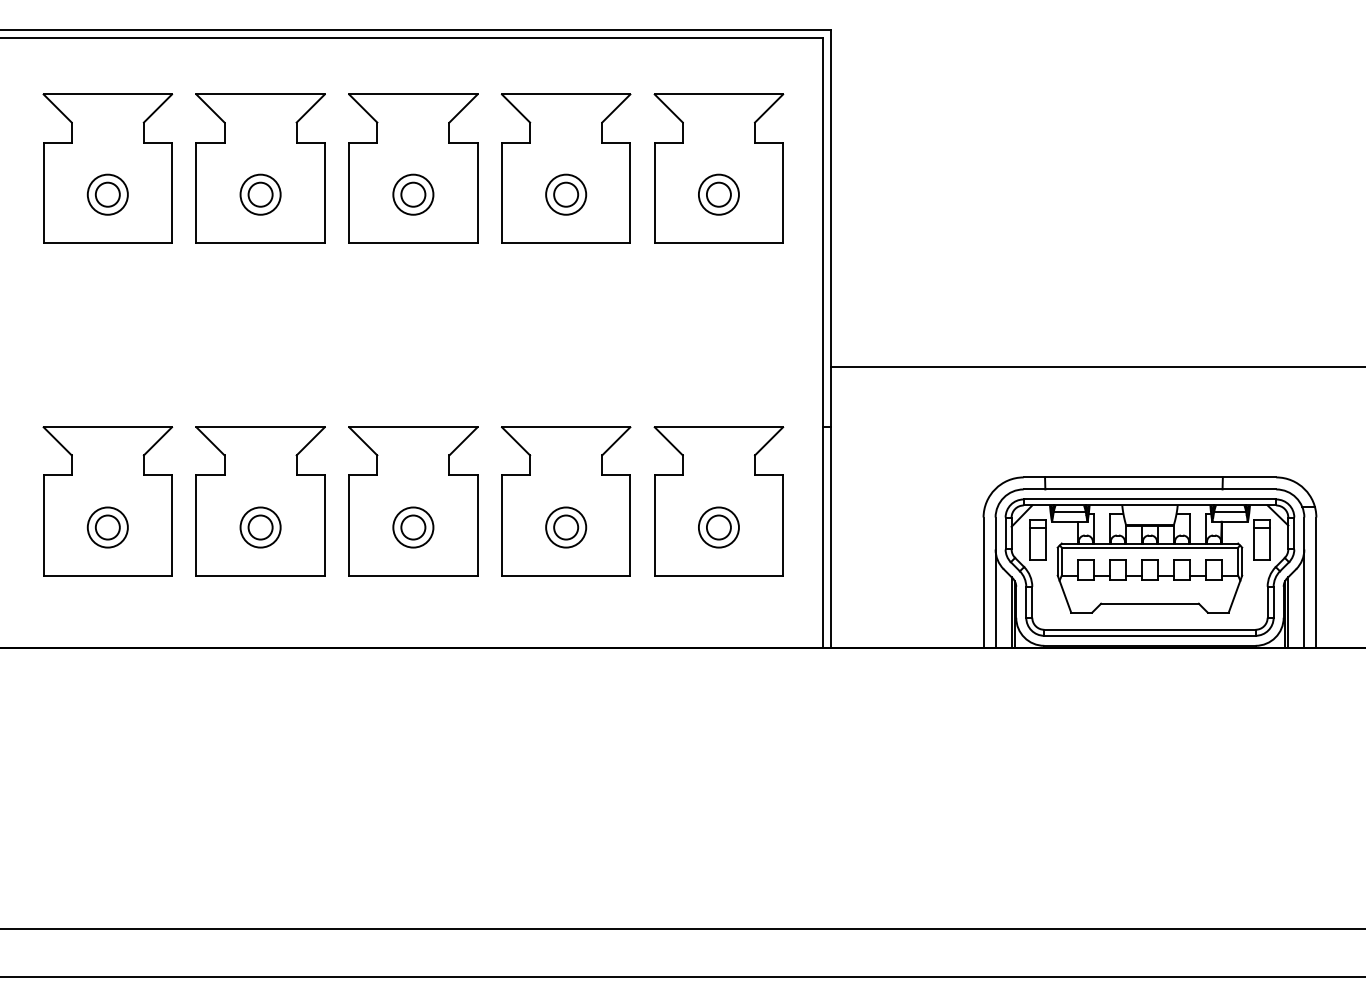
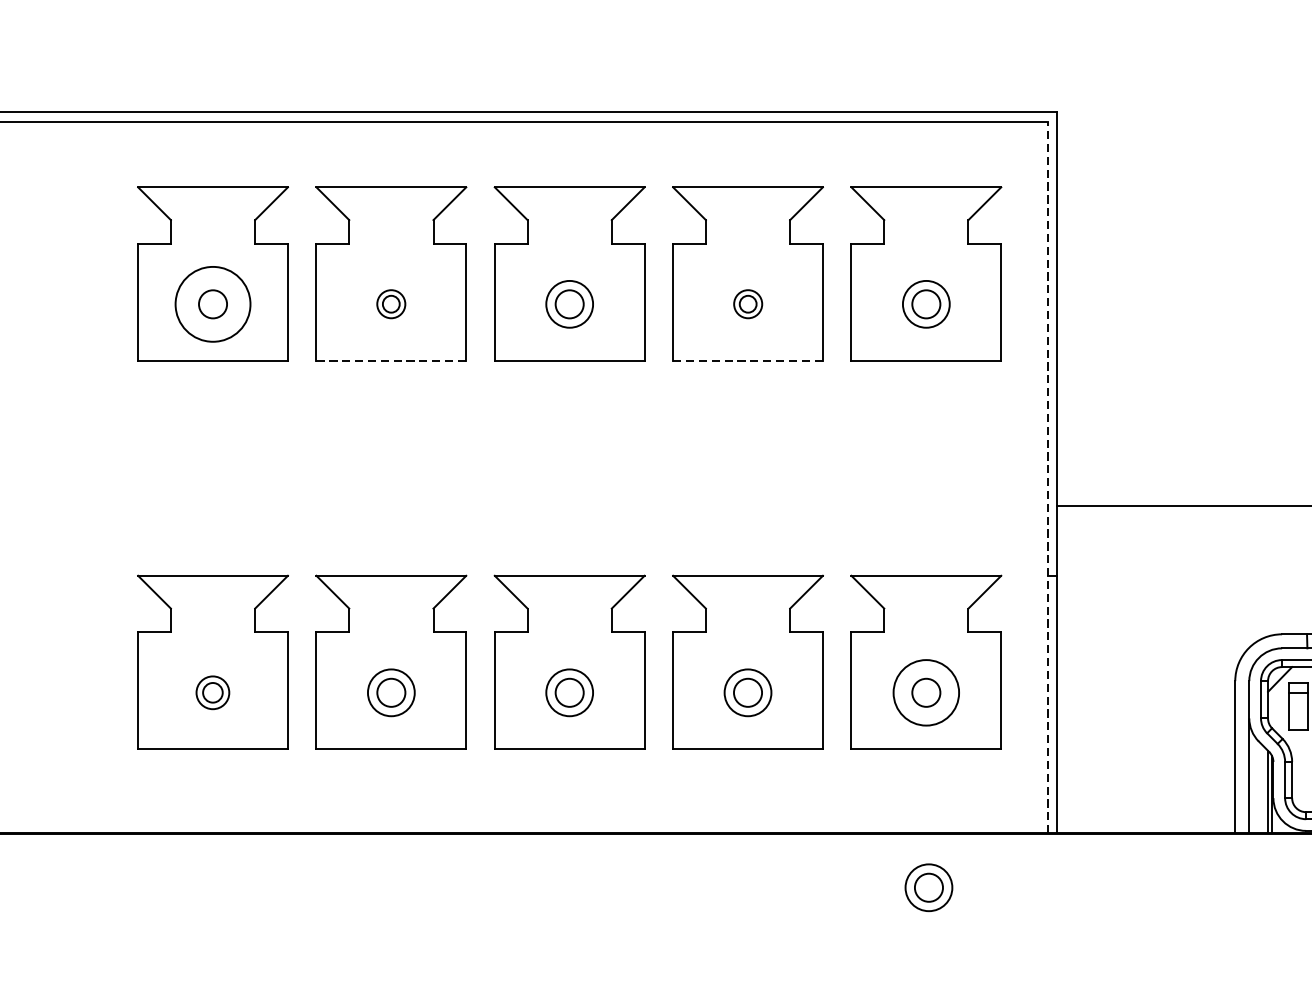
circle: (107, 194) -> (212, 304), size x1.6
part: (260, 194) -> (391, 304), size x0.6
part: (566, 194) -> (748, 304), size x0.6
line: (261, 242) -> (392, 360), solid -> dashed
line: (566, 242) -> (748, 360), solid -> dashed
line: (823, 343) -> (1048, 477), solid -> dashed
part: (107, 527) -> (212, 692), size x0.7
circle: (718, 527) -> (925, 692), size x1.4
part: (721, 694) -> (929, 887), added

